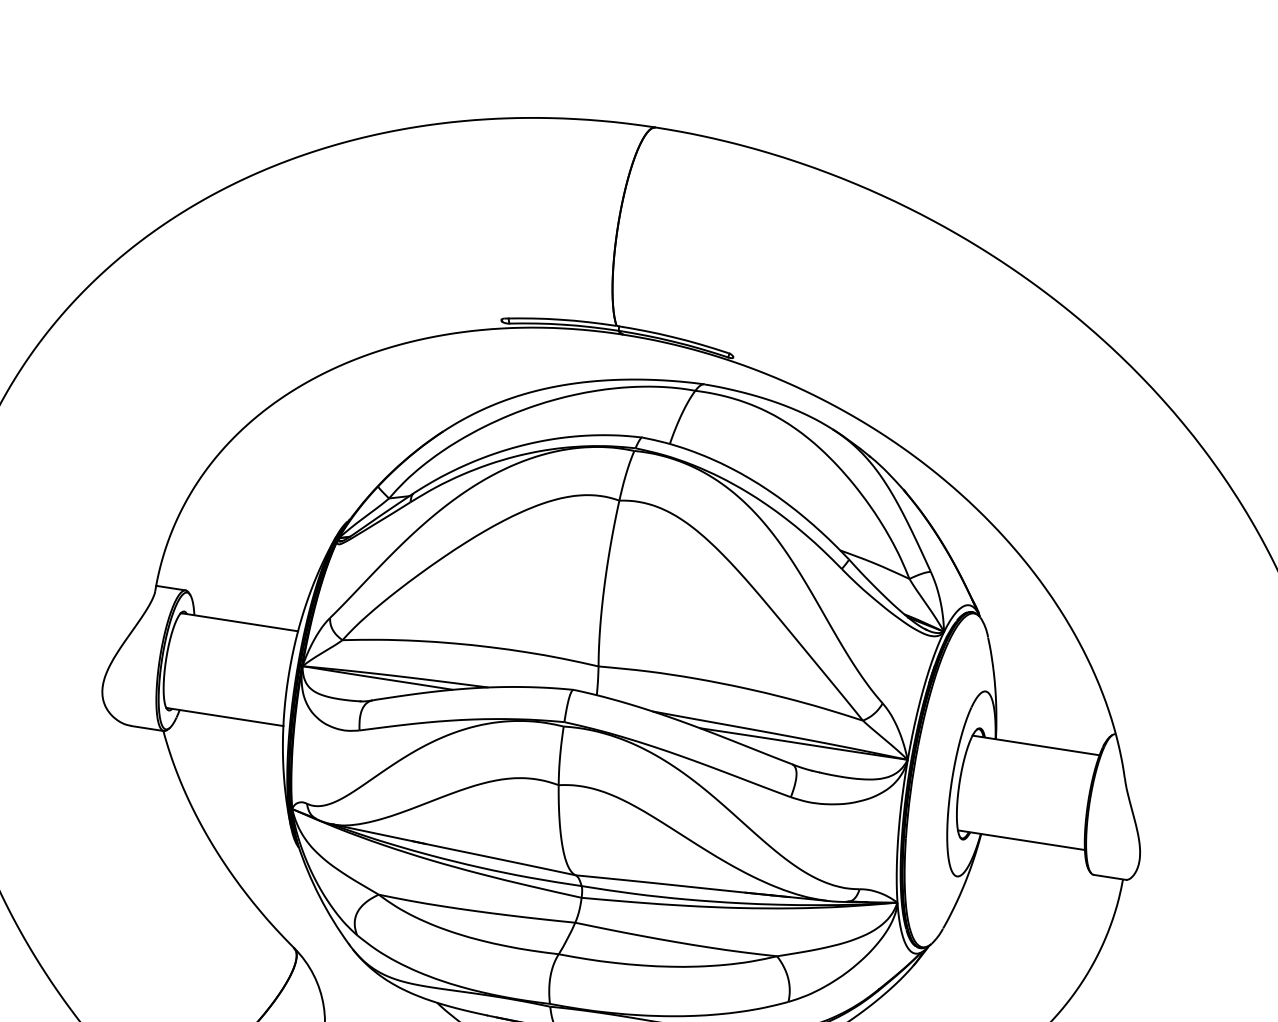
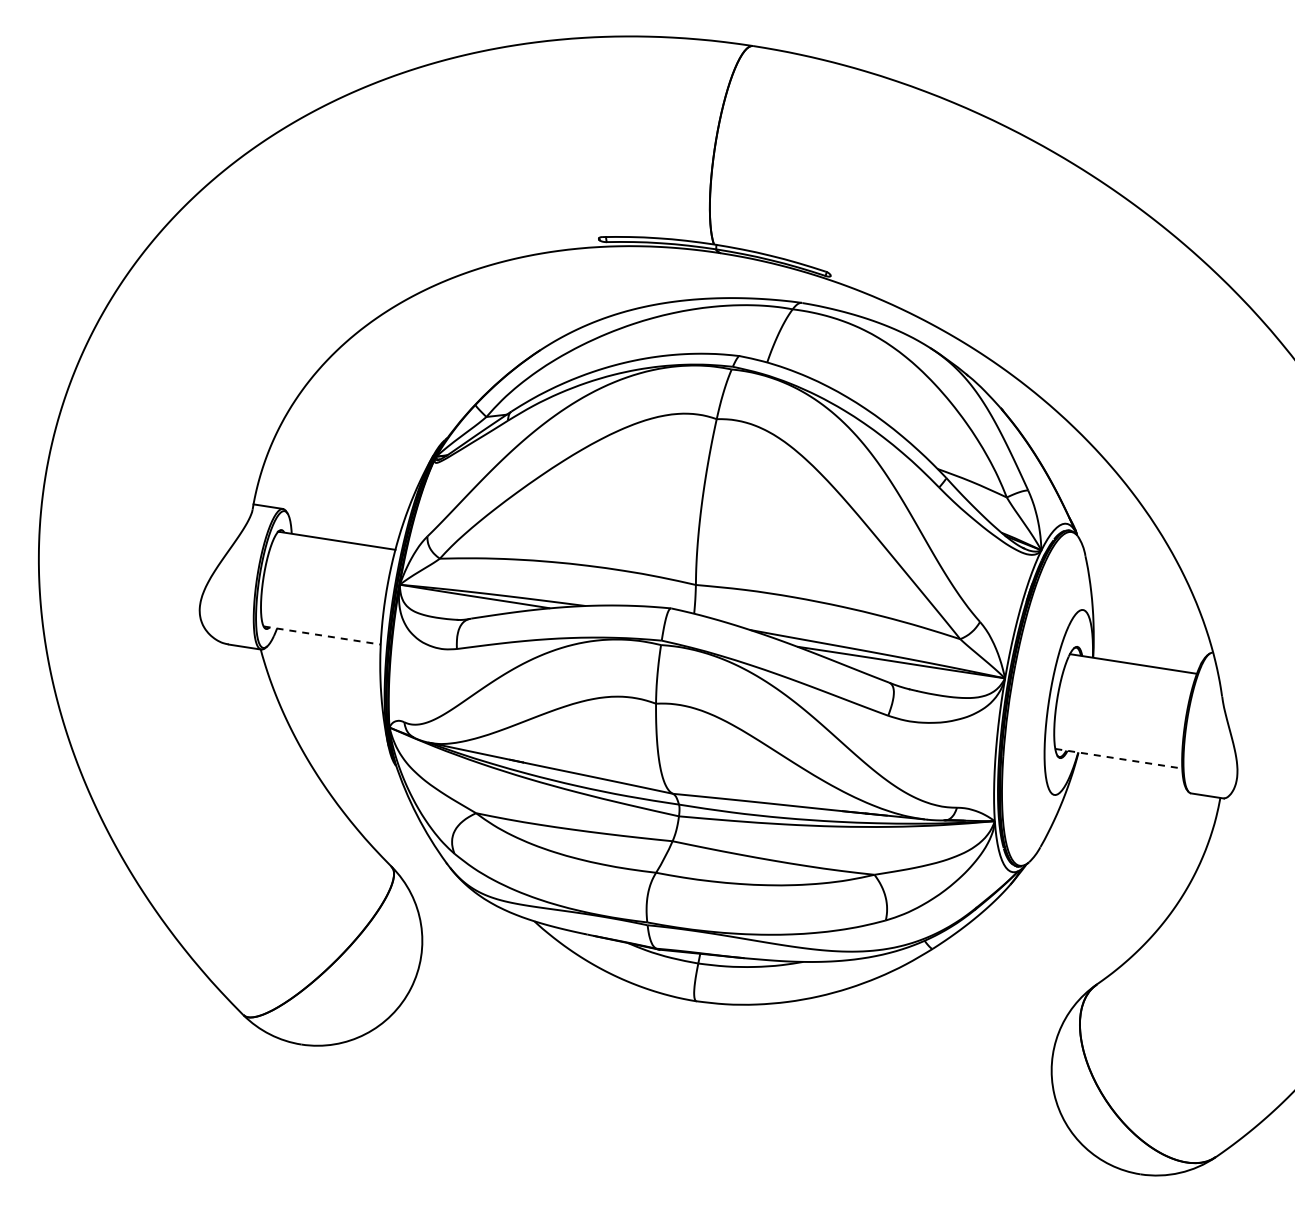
line: (225, 716) -> (322, 635), solid -> dashed
line: (1022, 839) -> (1119, 758), solid -> dashed

